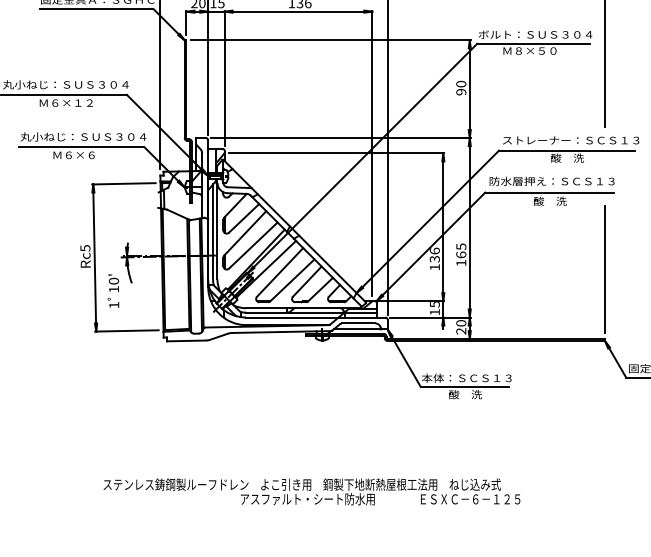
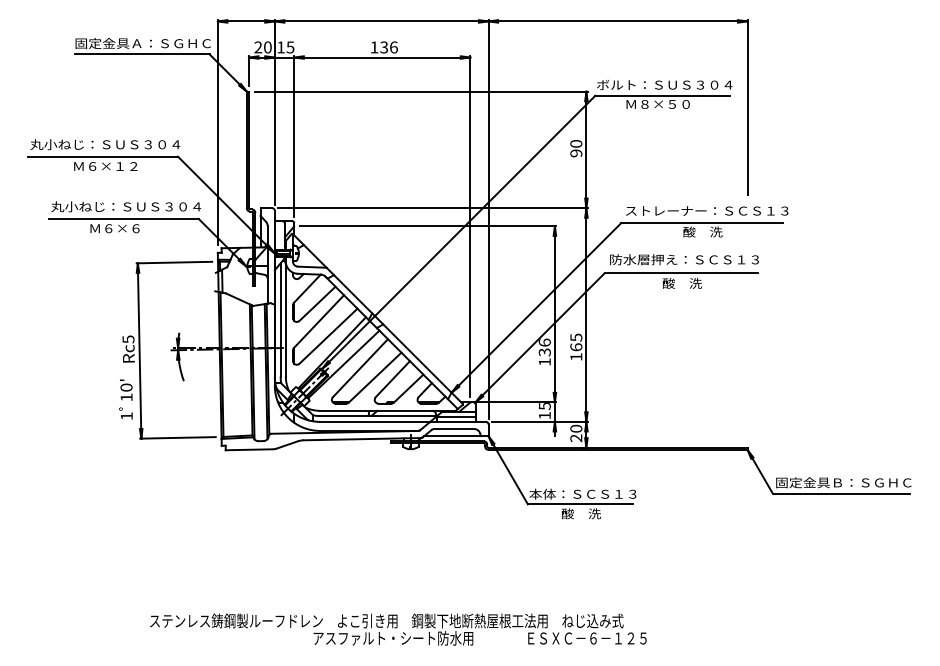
line: (604, 268) -> (747, 363), removed
text: (113, 291) -> (125, 399), moved

